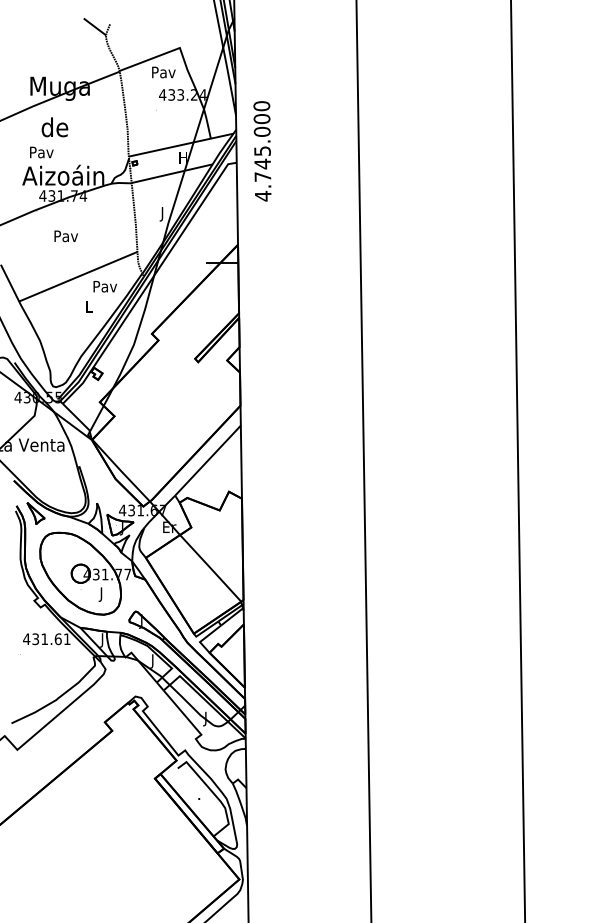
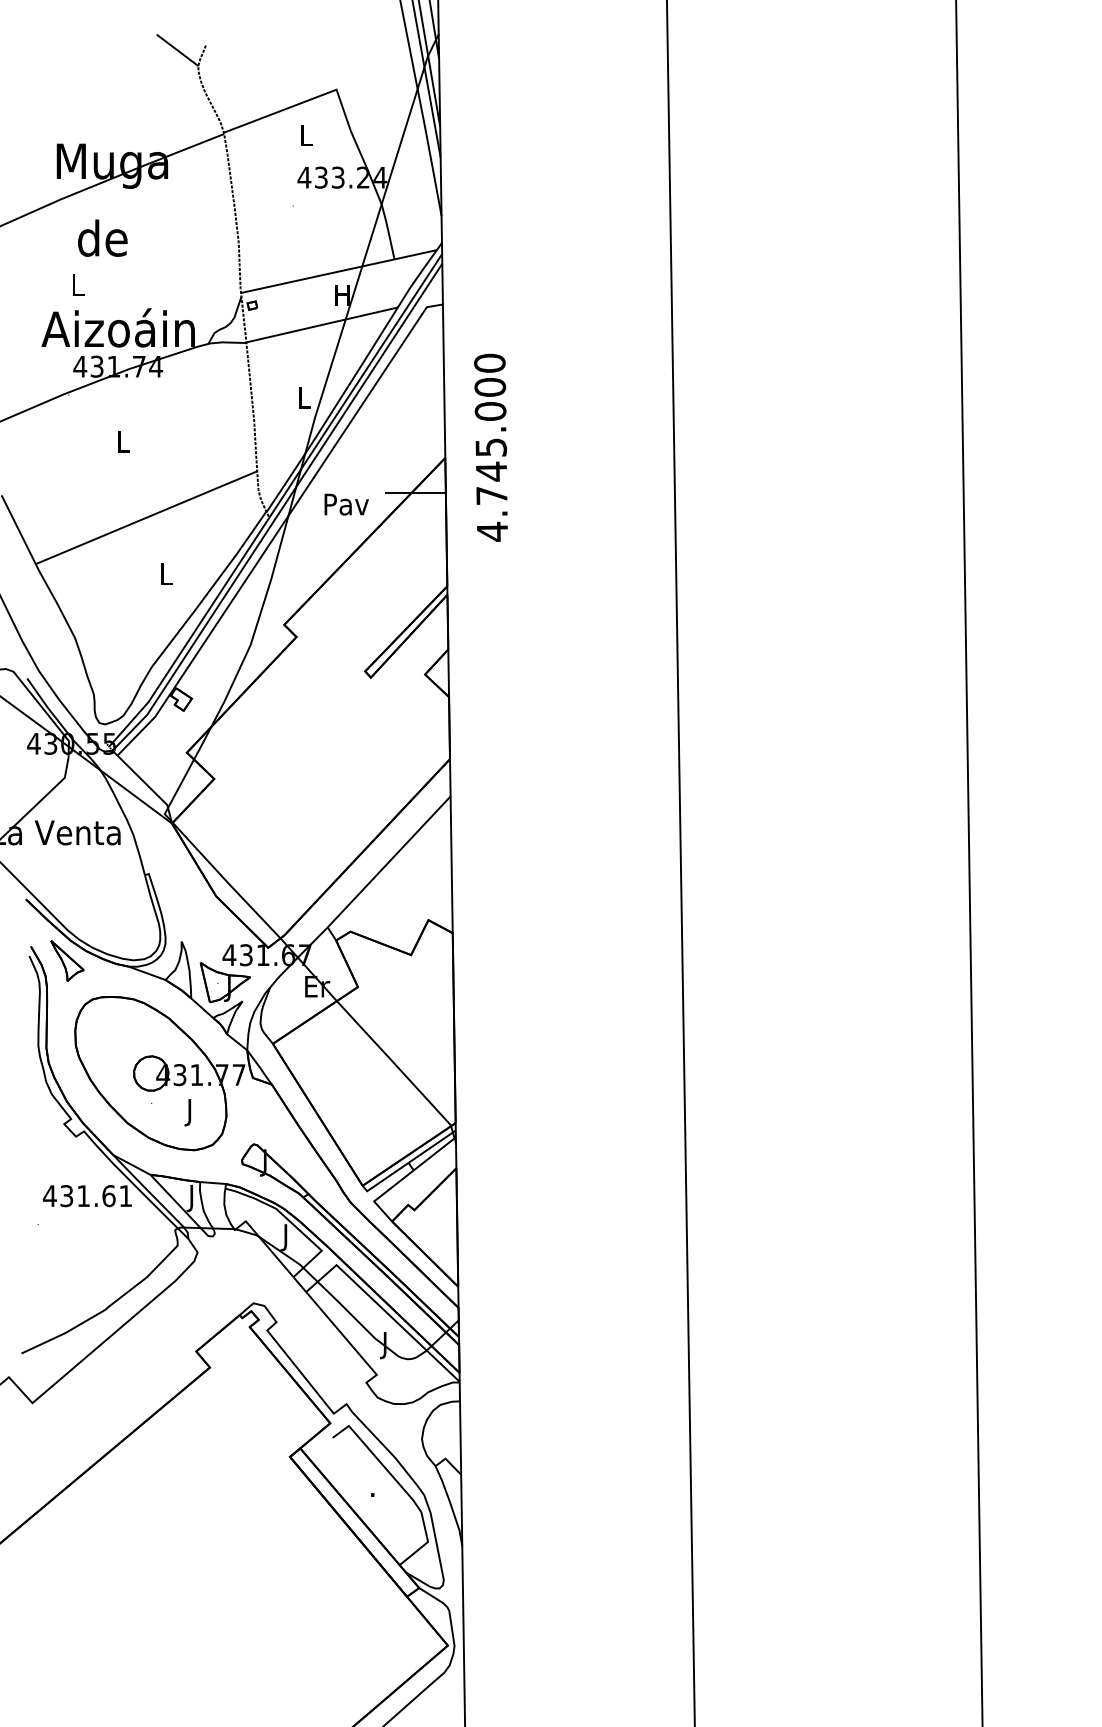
text: (163, 72) -> (305, 135), Pav -> L
text: (262, 151) -> (491, 448), moved
text: (41, 152) -> (77, 285), Pav -> L
text: (162, 214) -> (304, 401), J -> L
text: (65, 236) -> (122, 442), Pav -> L
text: (104, 286) -> (345, 504), moved

